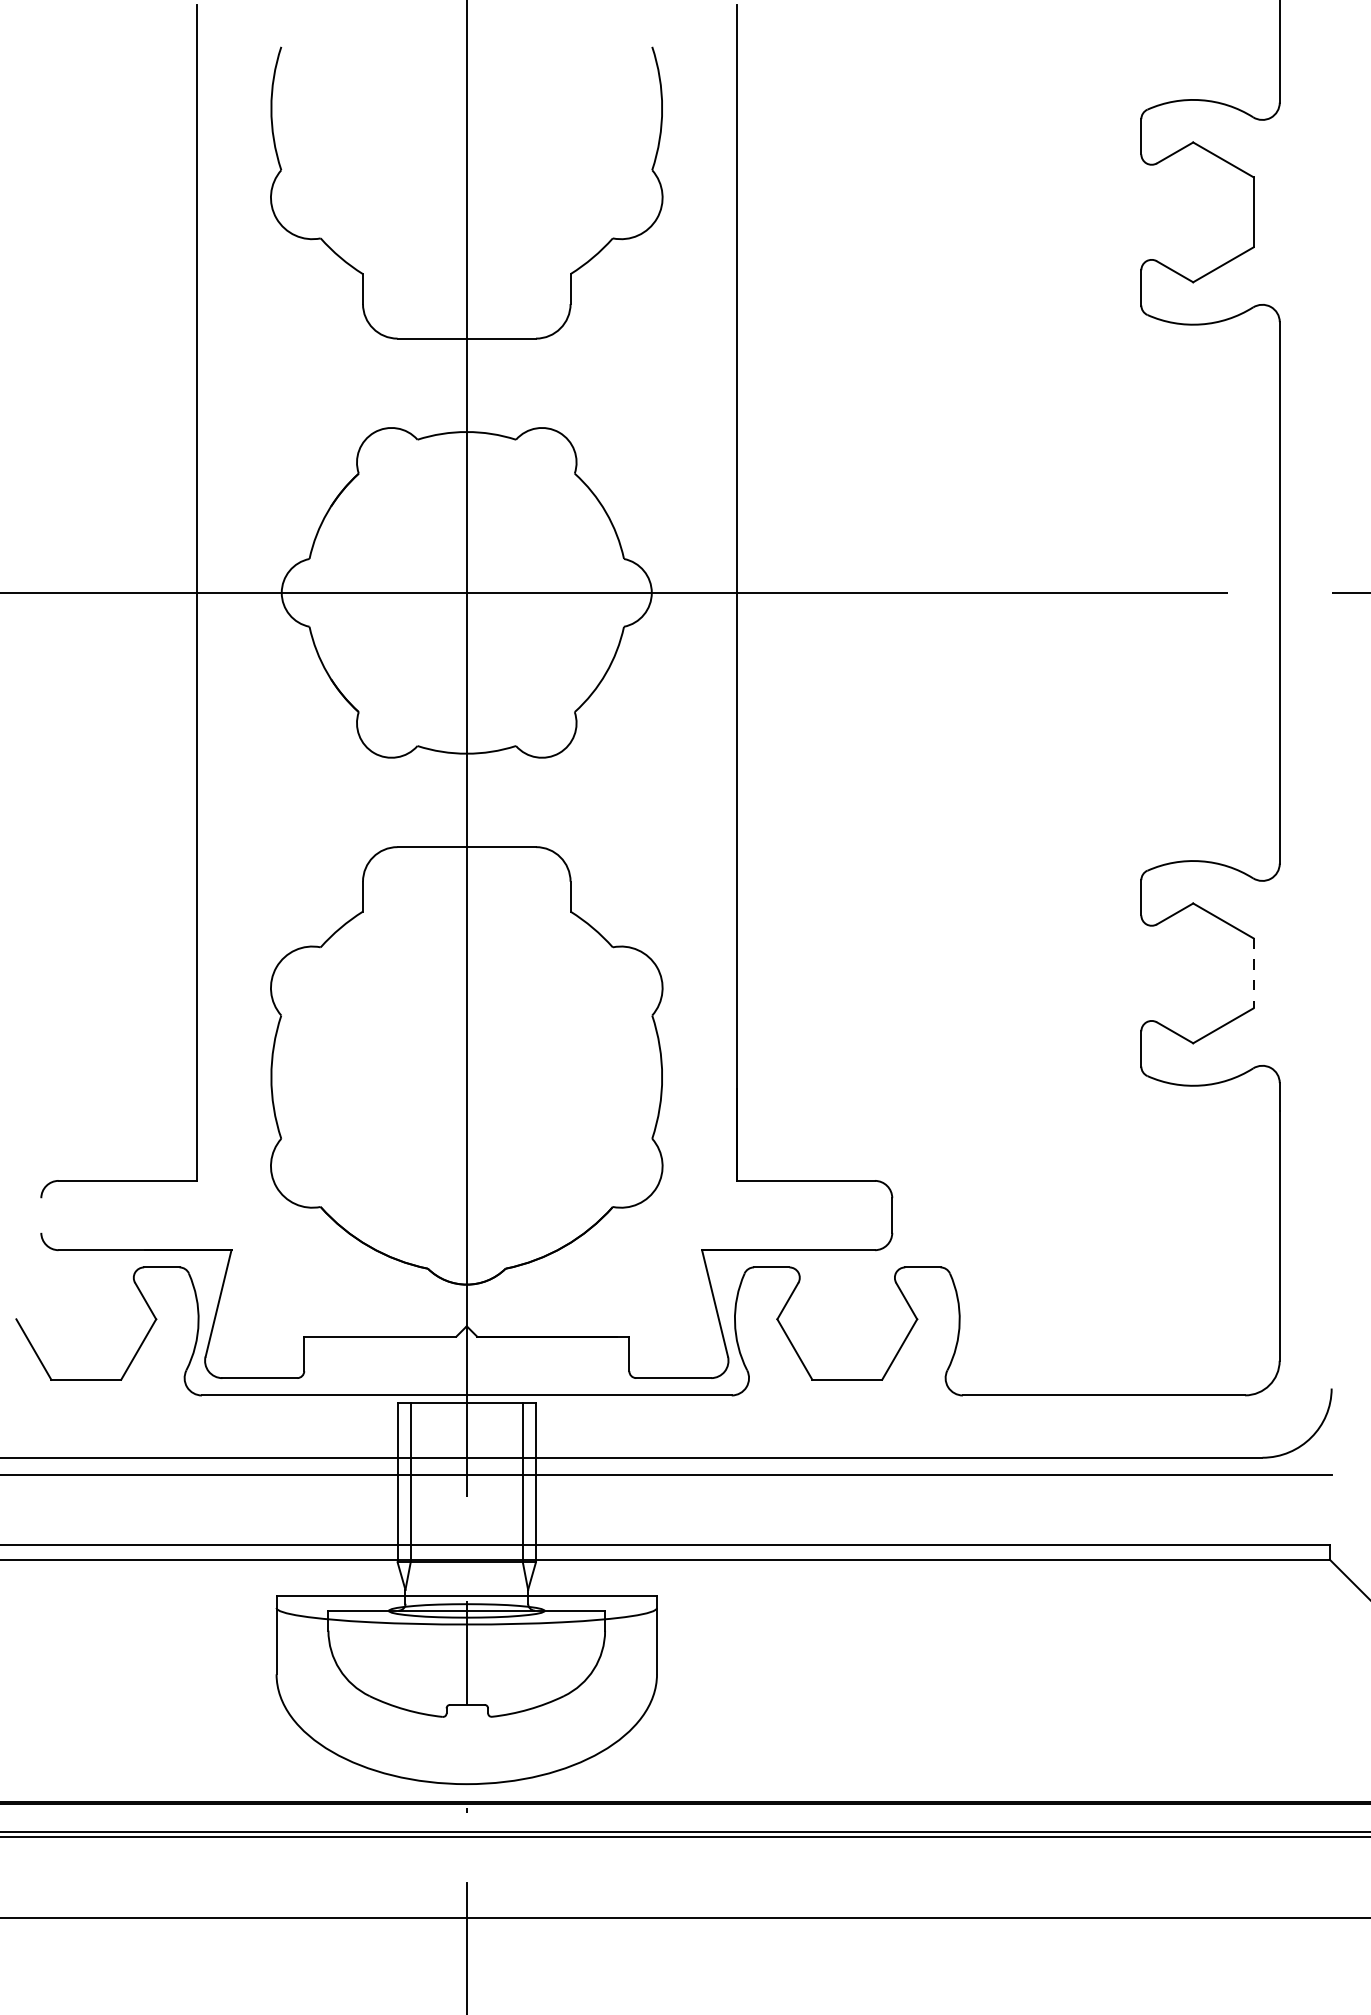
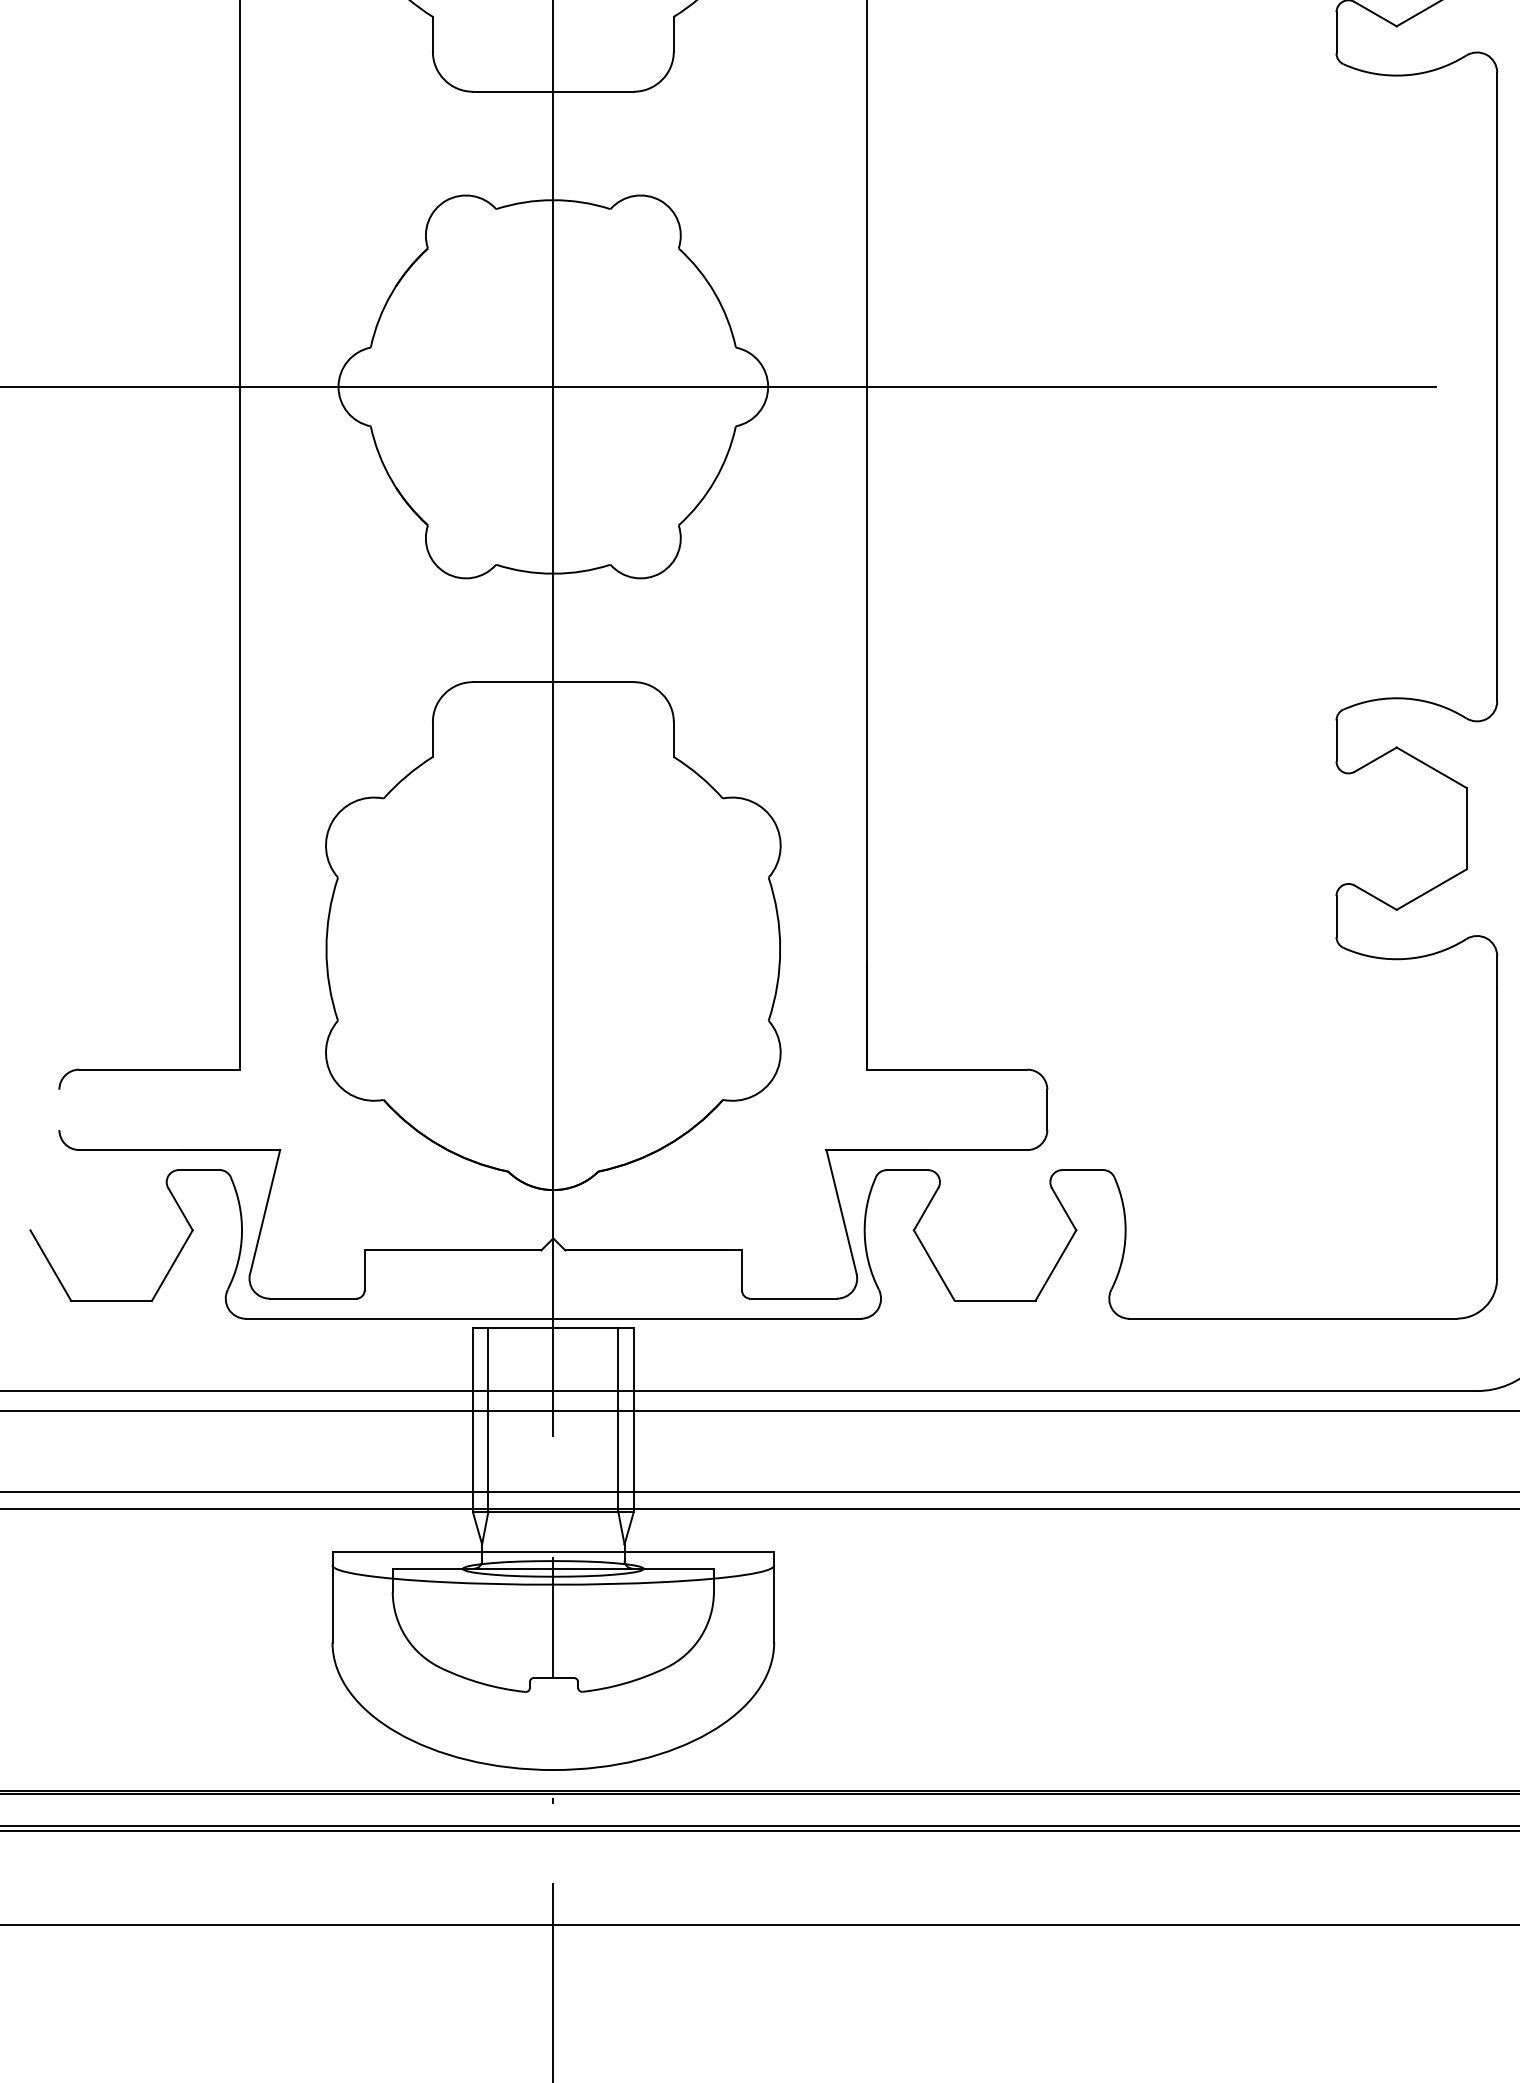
line: (1253, 973) -> (1466, 828), dashed -> solid

